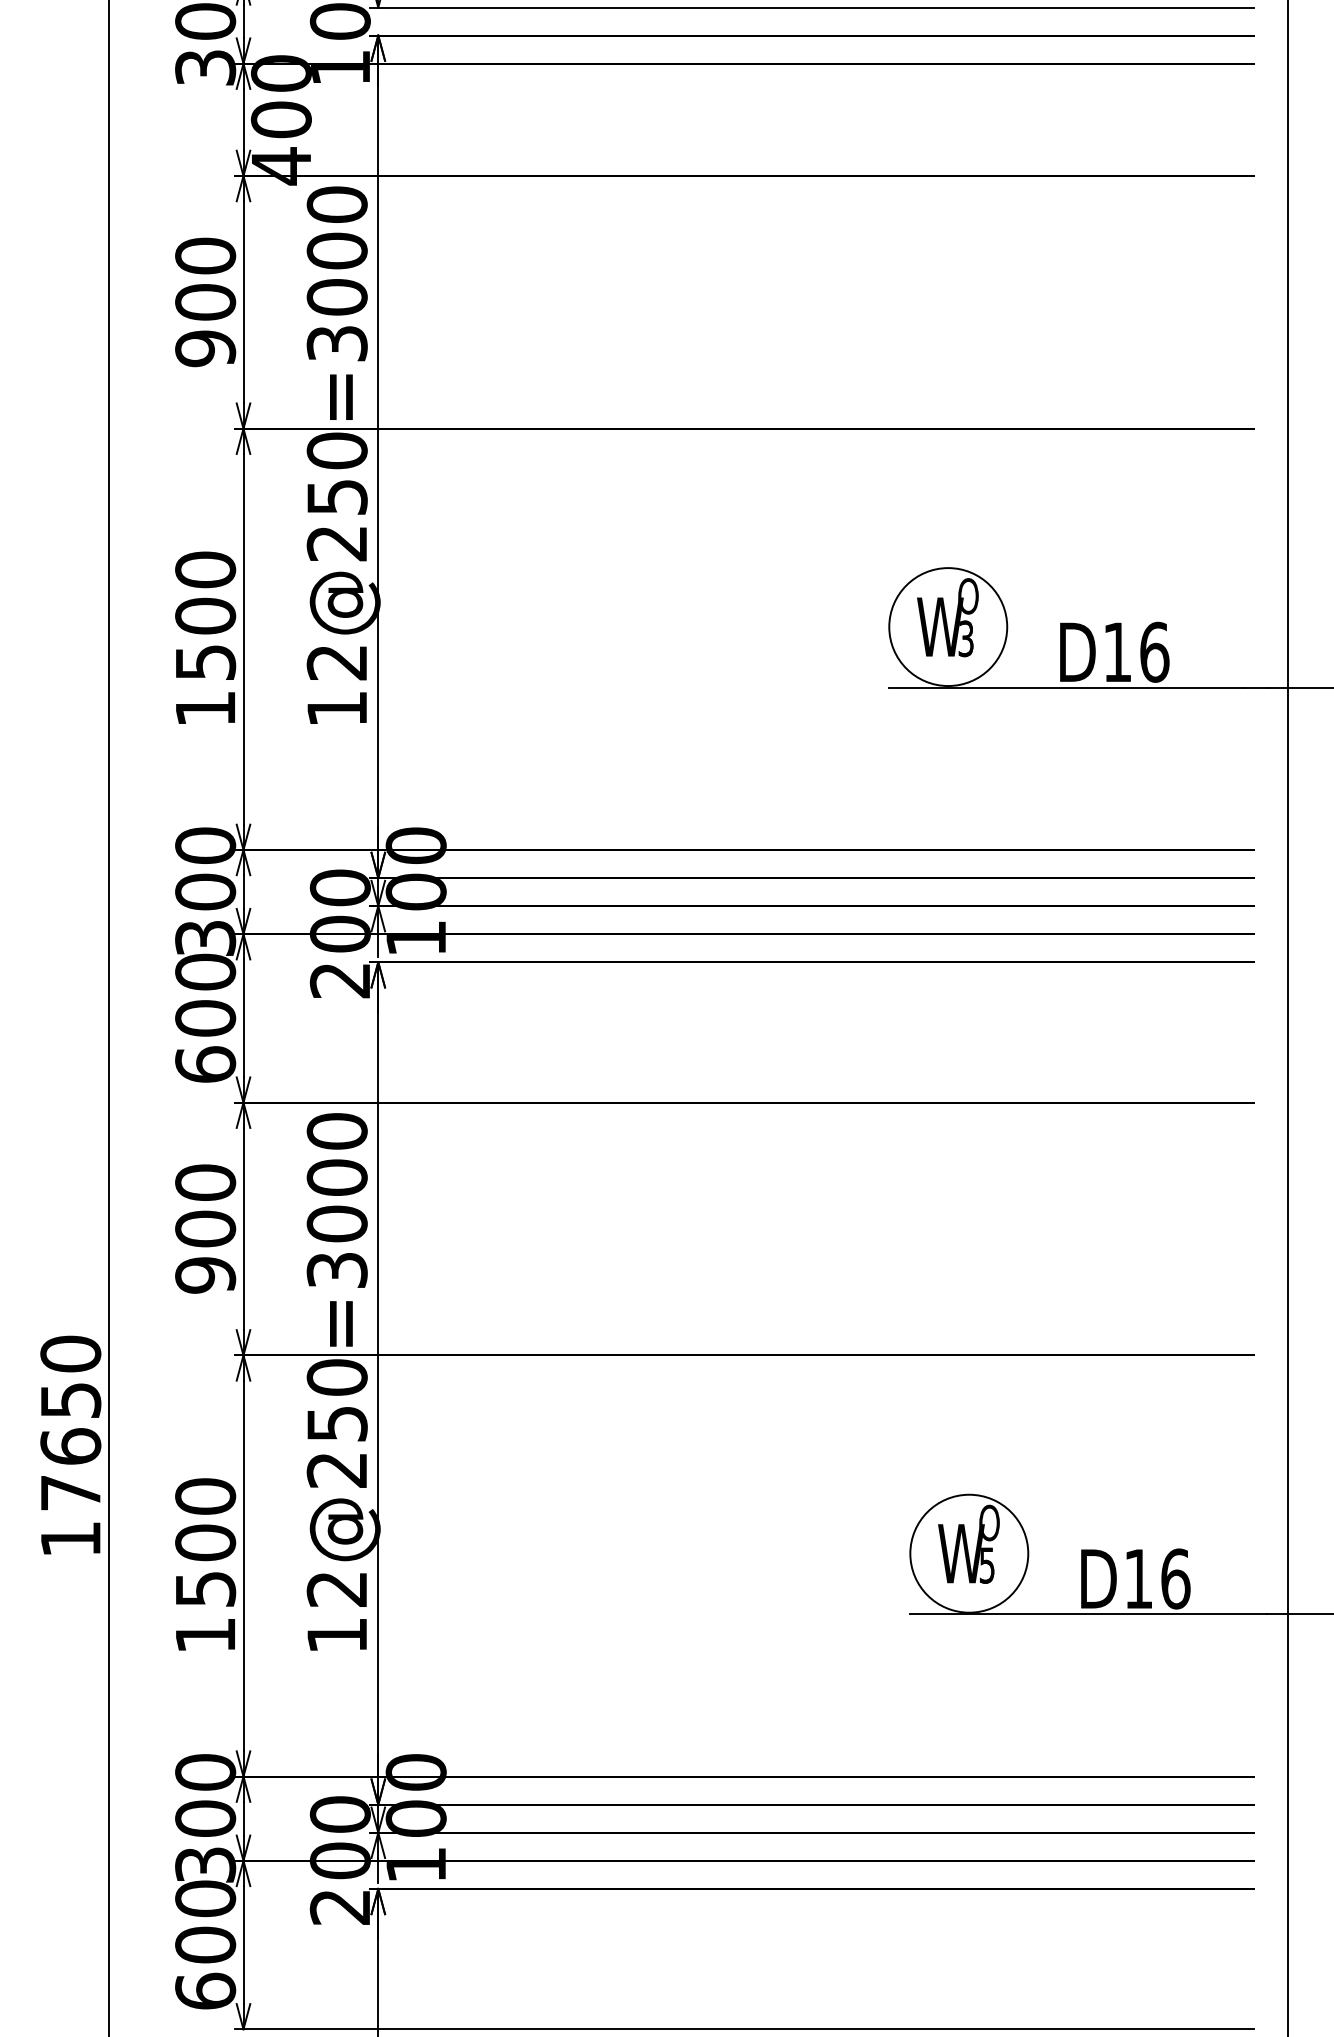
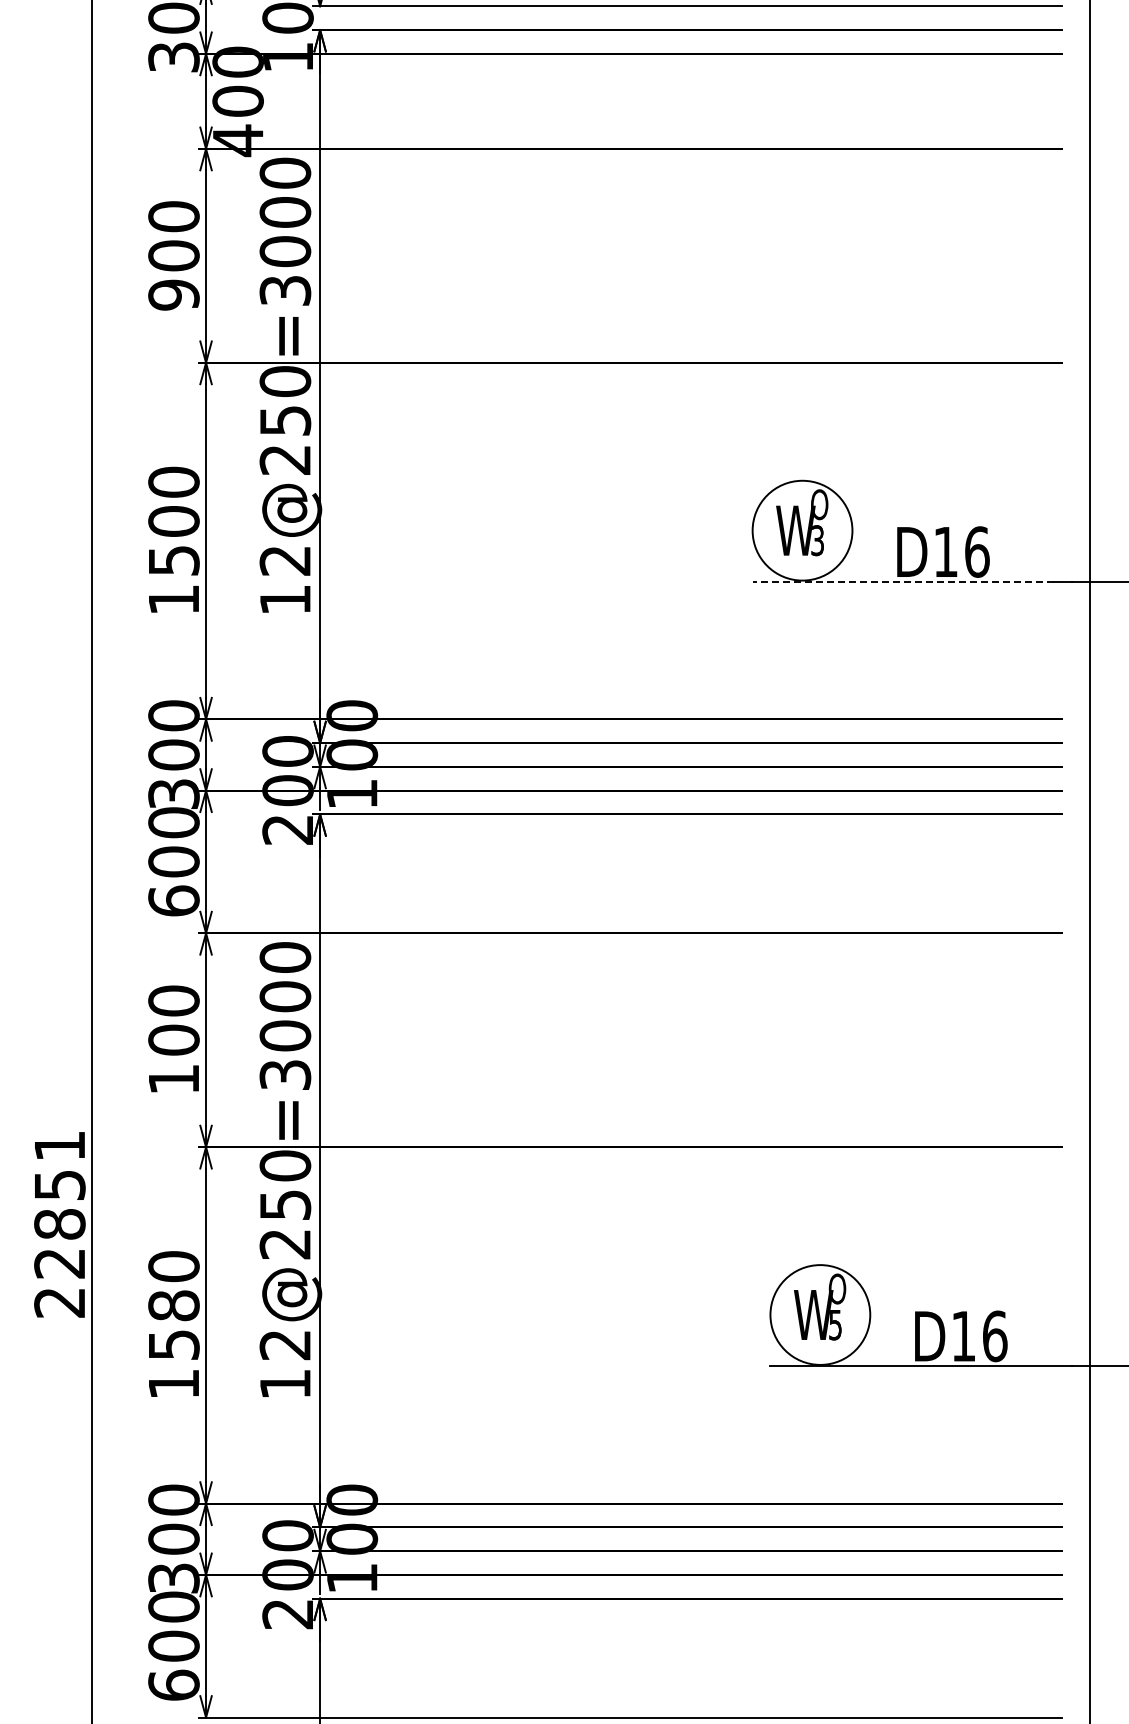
line: (1067, 688) -> (903, 582), solid -> dashed
text: (205, 1275) -> (173, 1079), 900 -> 100
text: (70, 1445) -> (59, 1223), 17650 -> 22851
text: (205, 1542) -> (173, 1305), 1500 -> 1580

